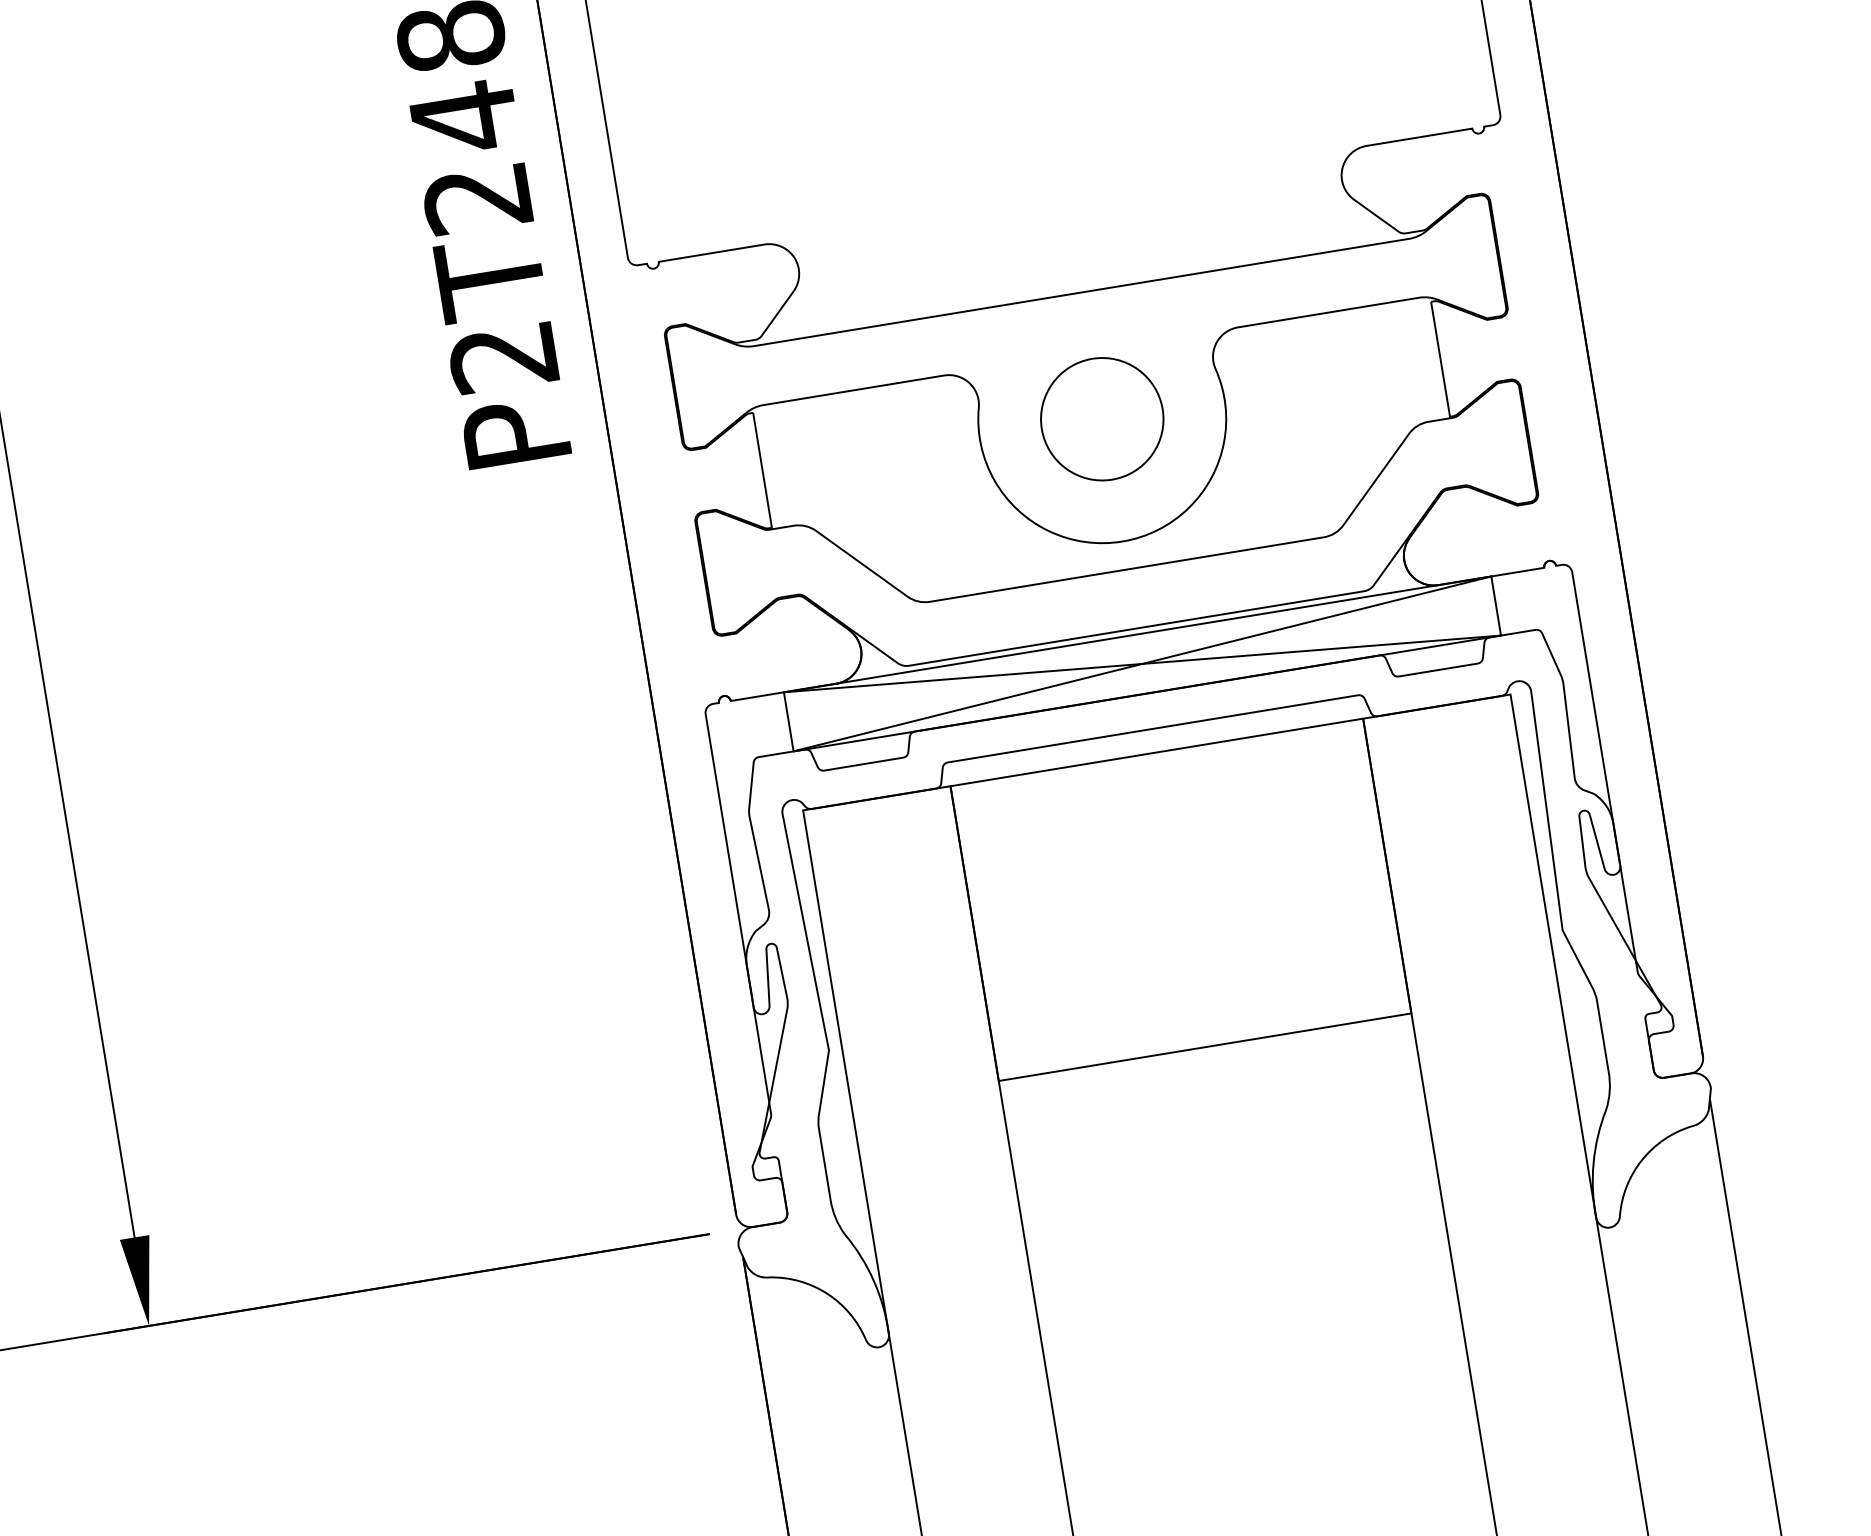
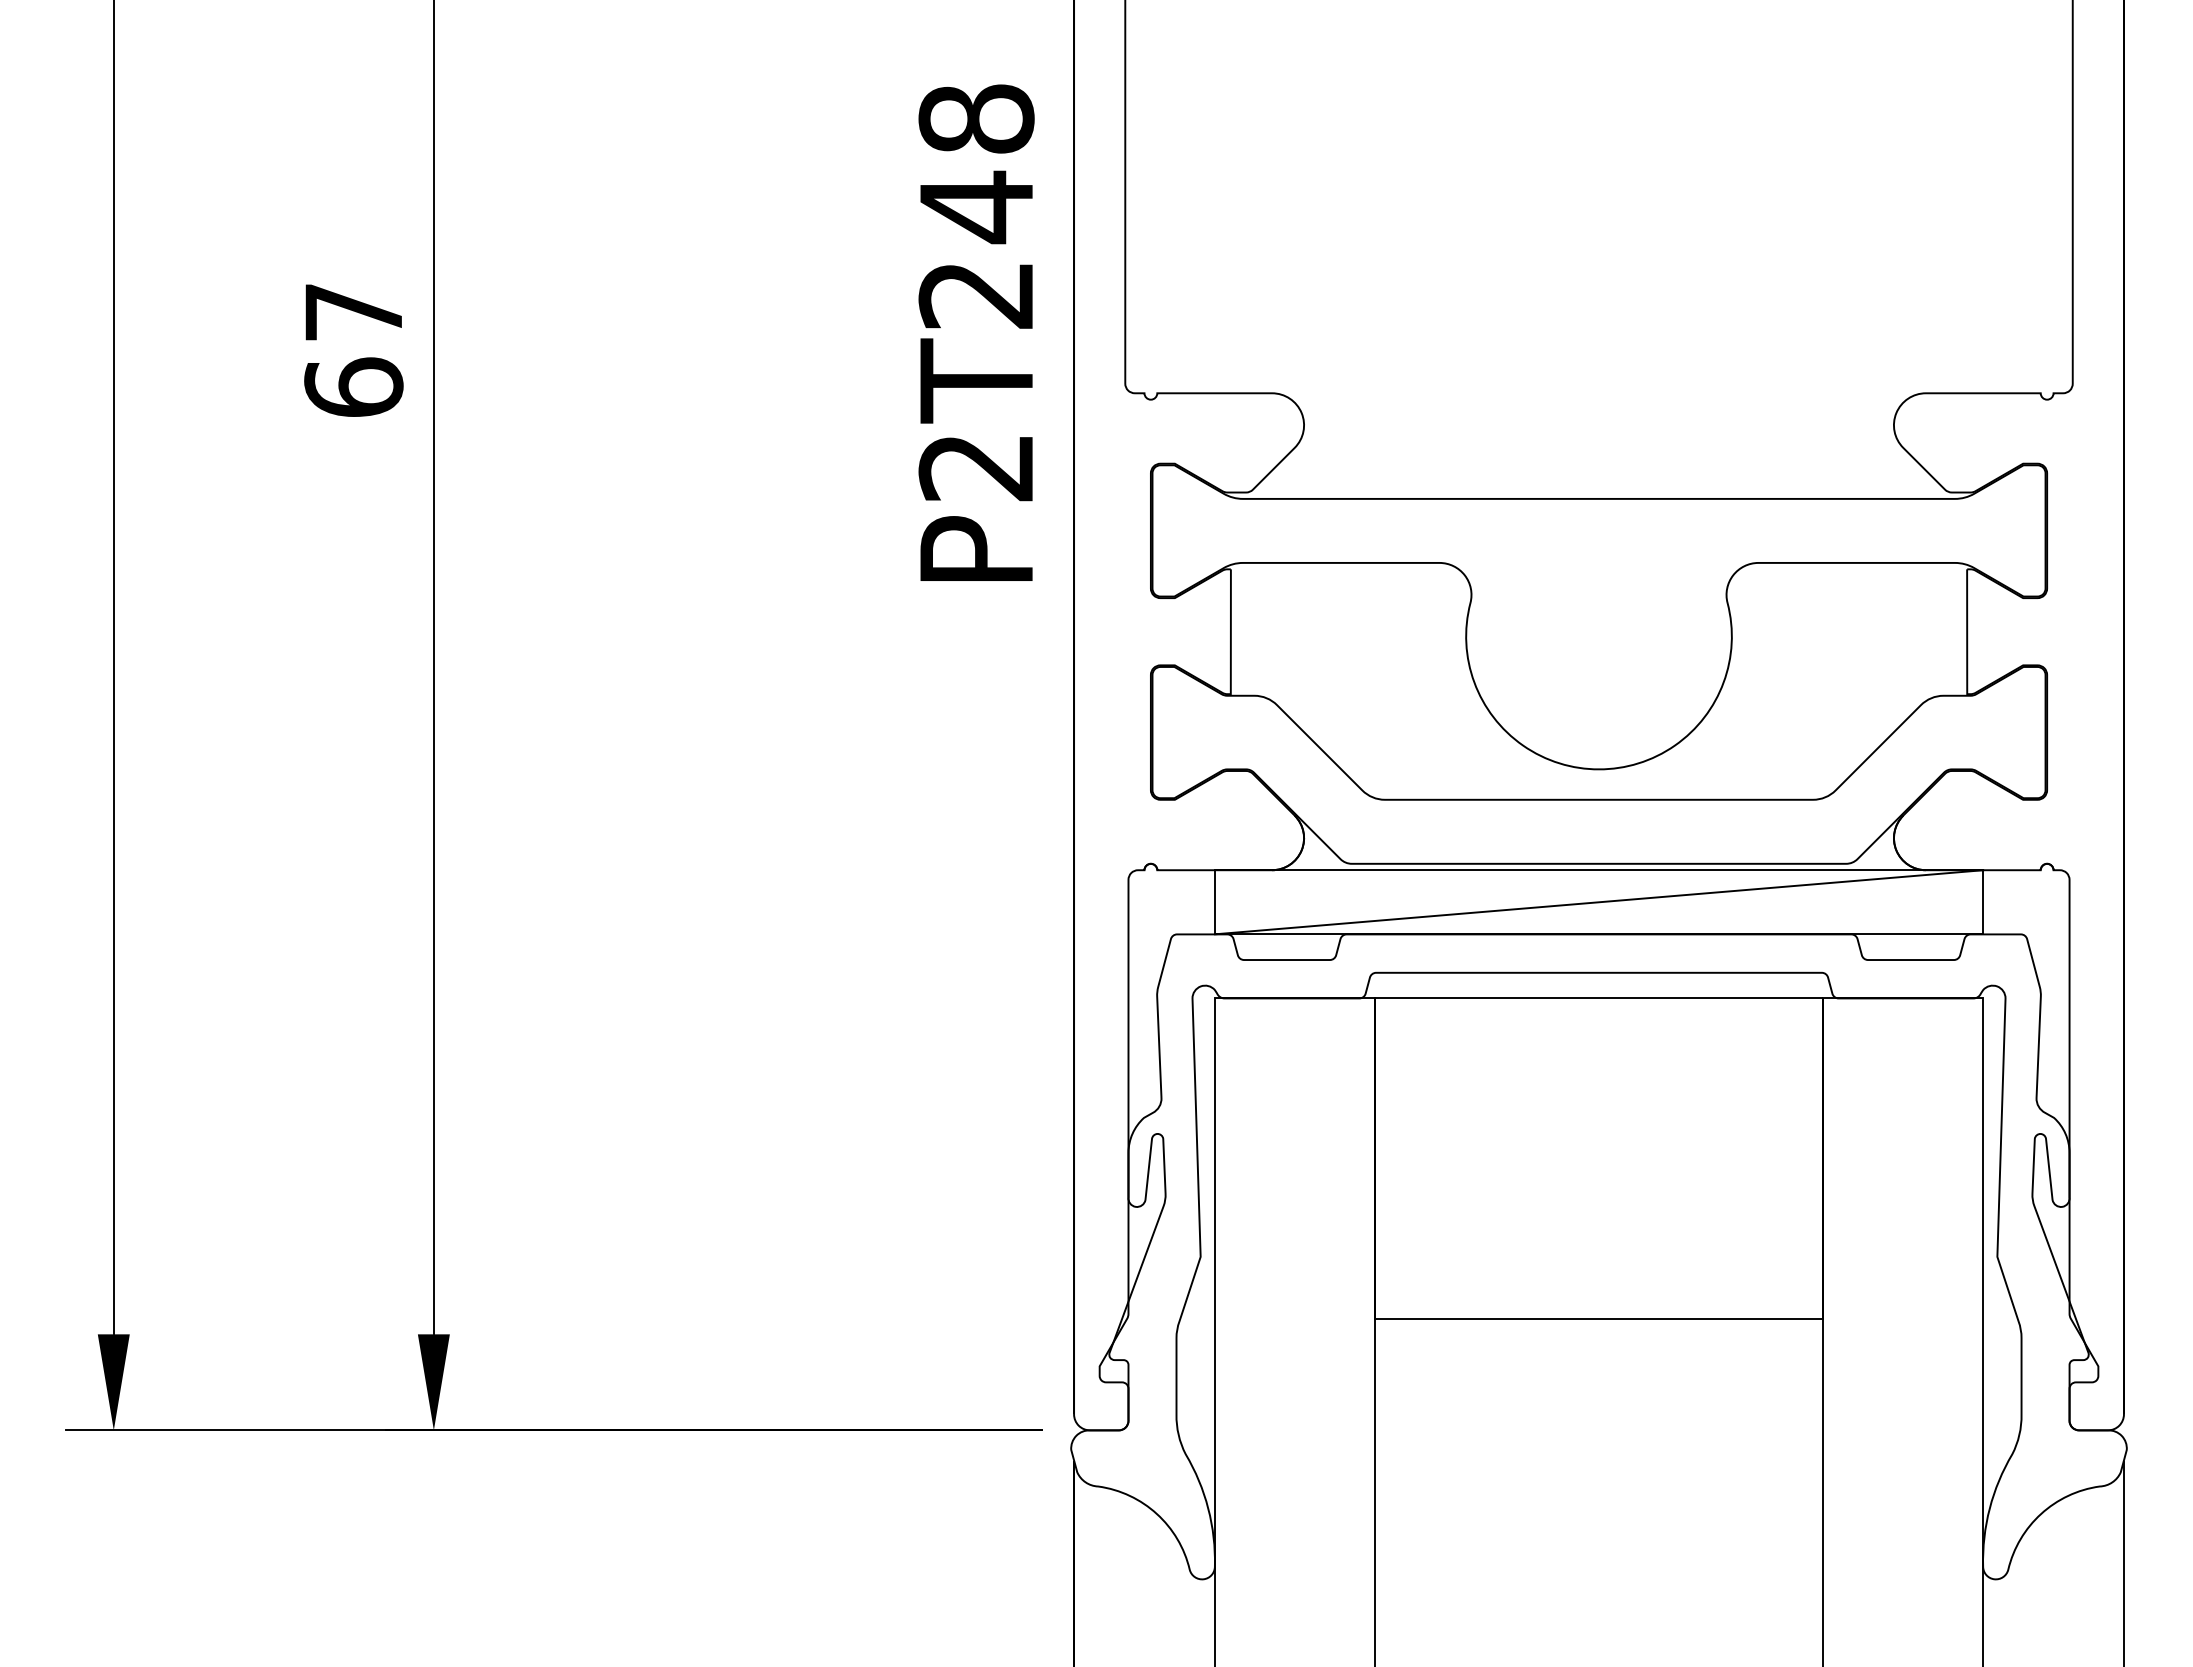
circle: (1101, 419) -> (1598, 636), removed
line: (1142, 664) -> (1599, 902), removed

